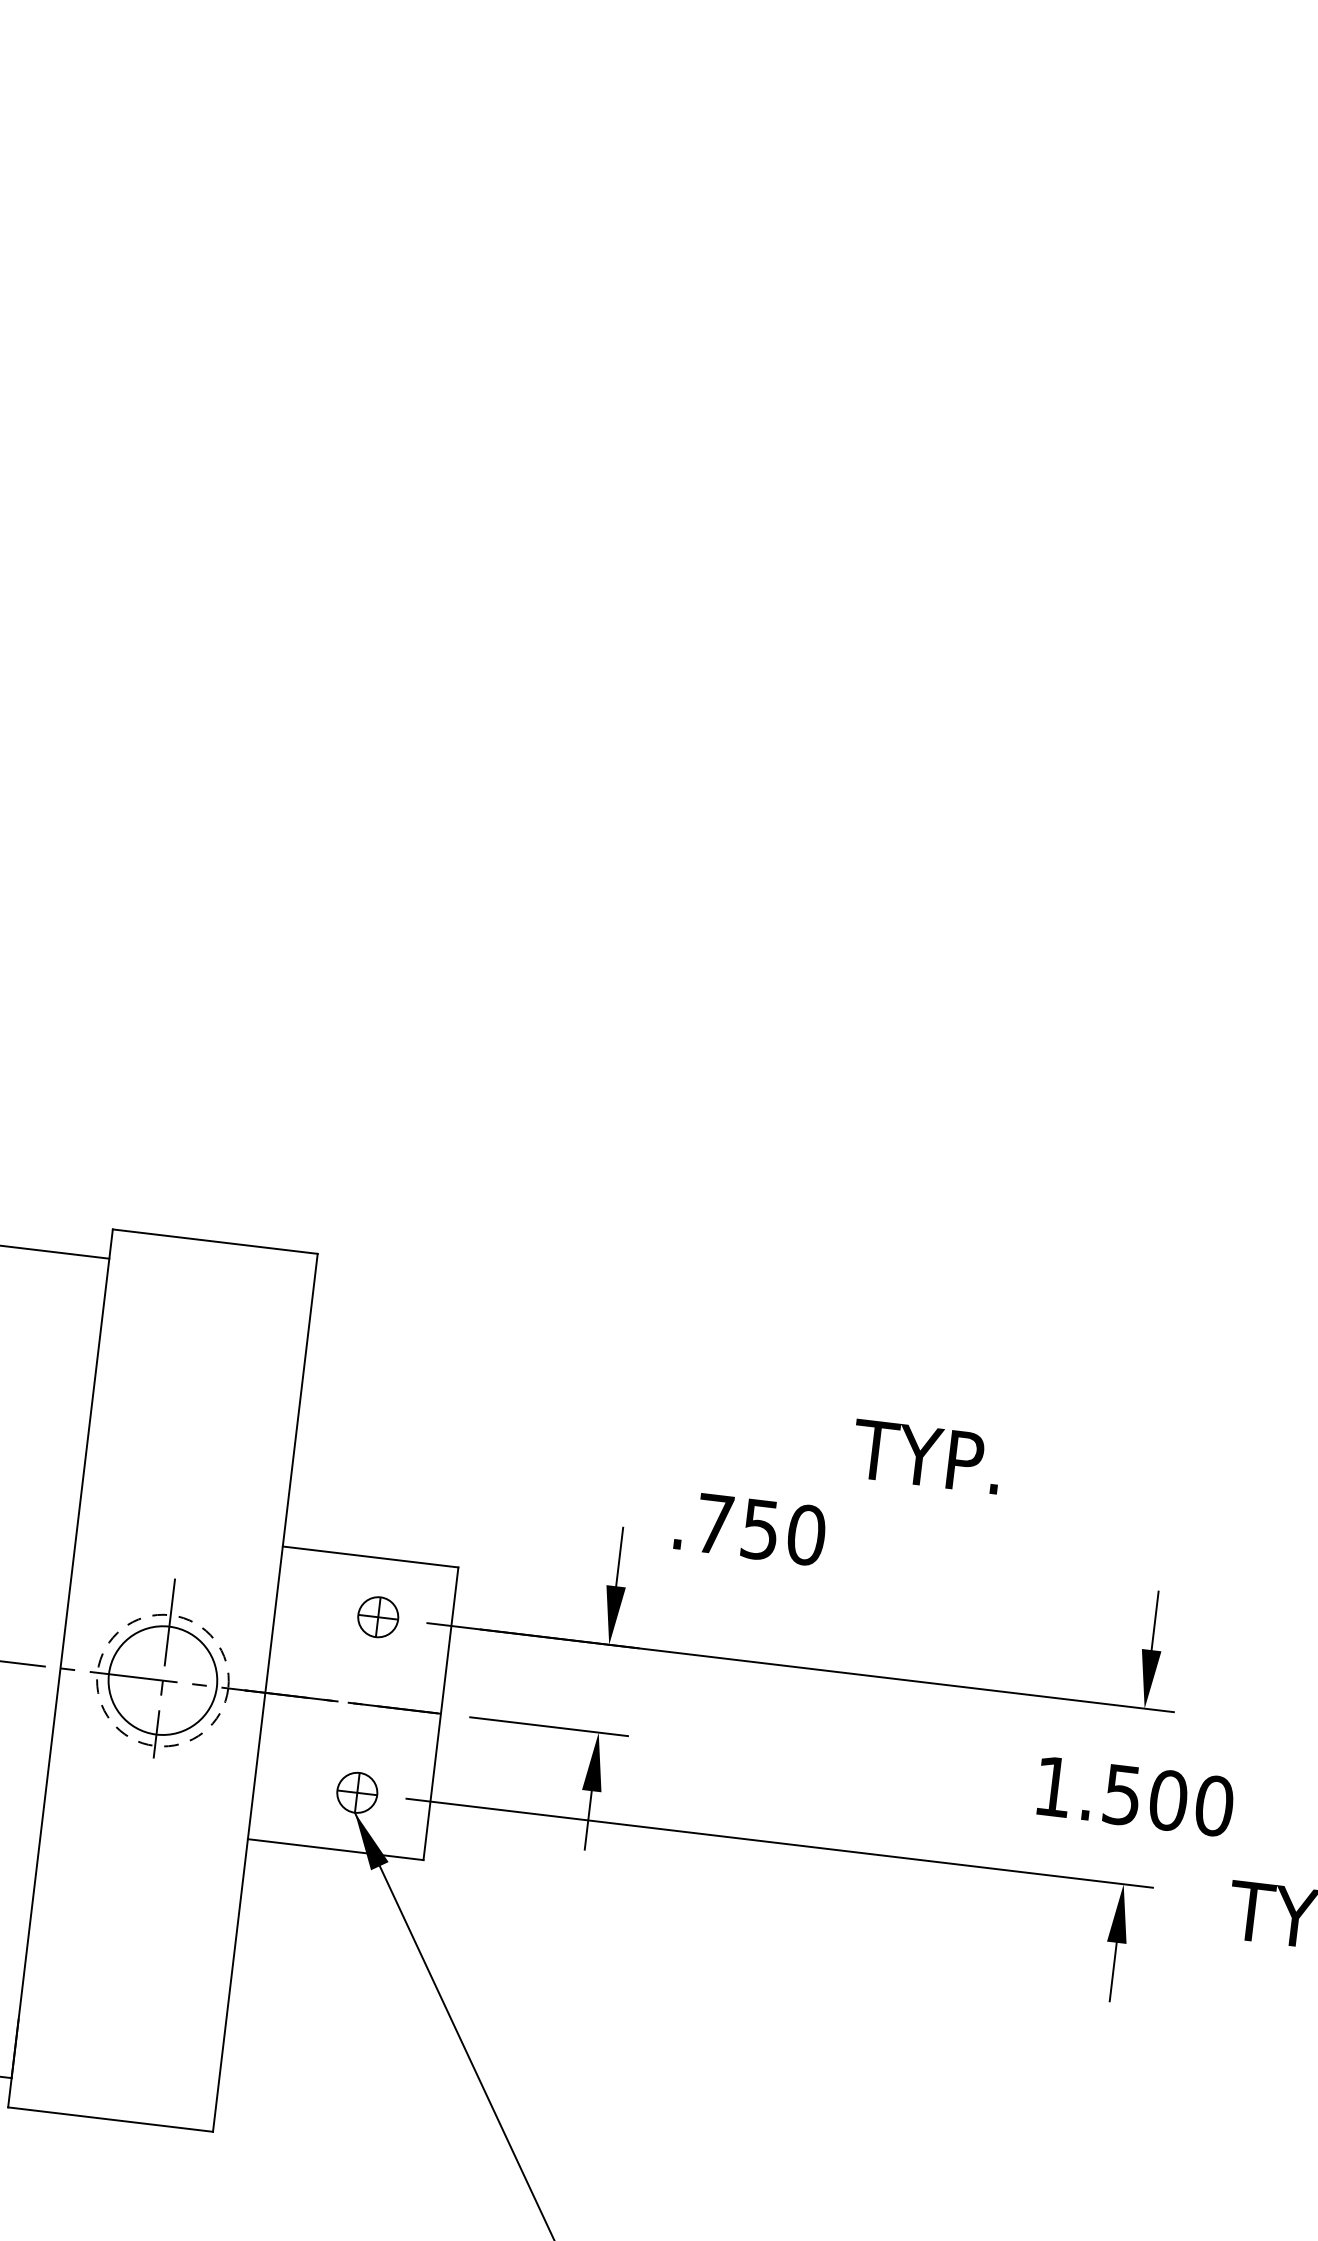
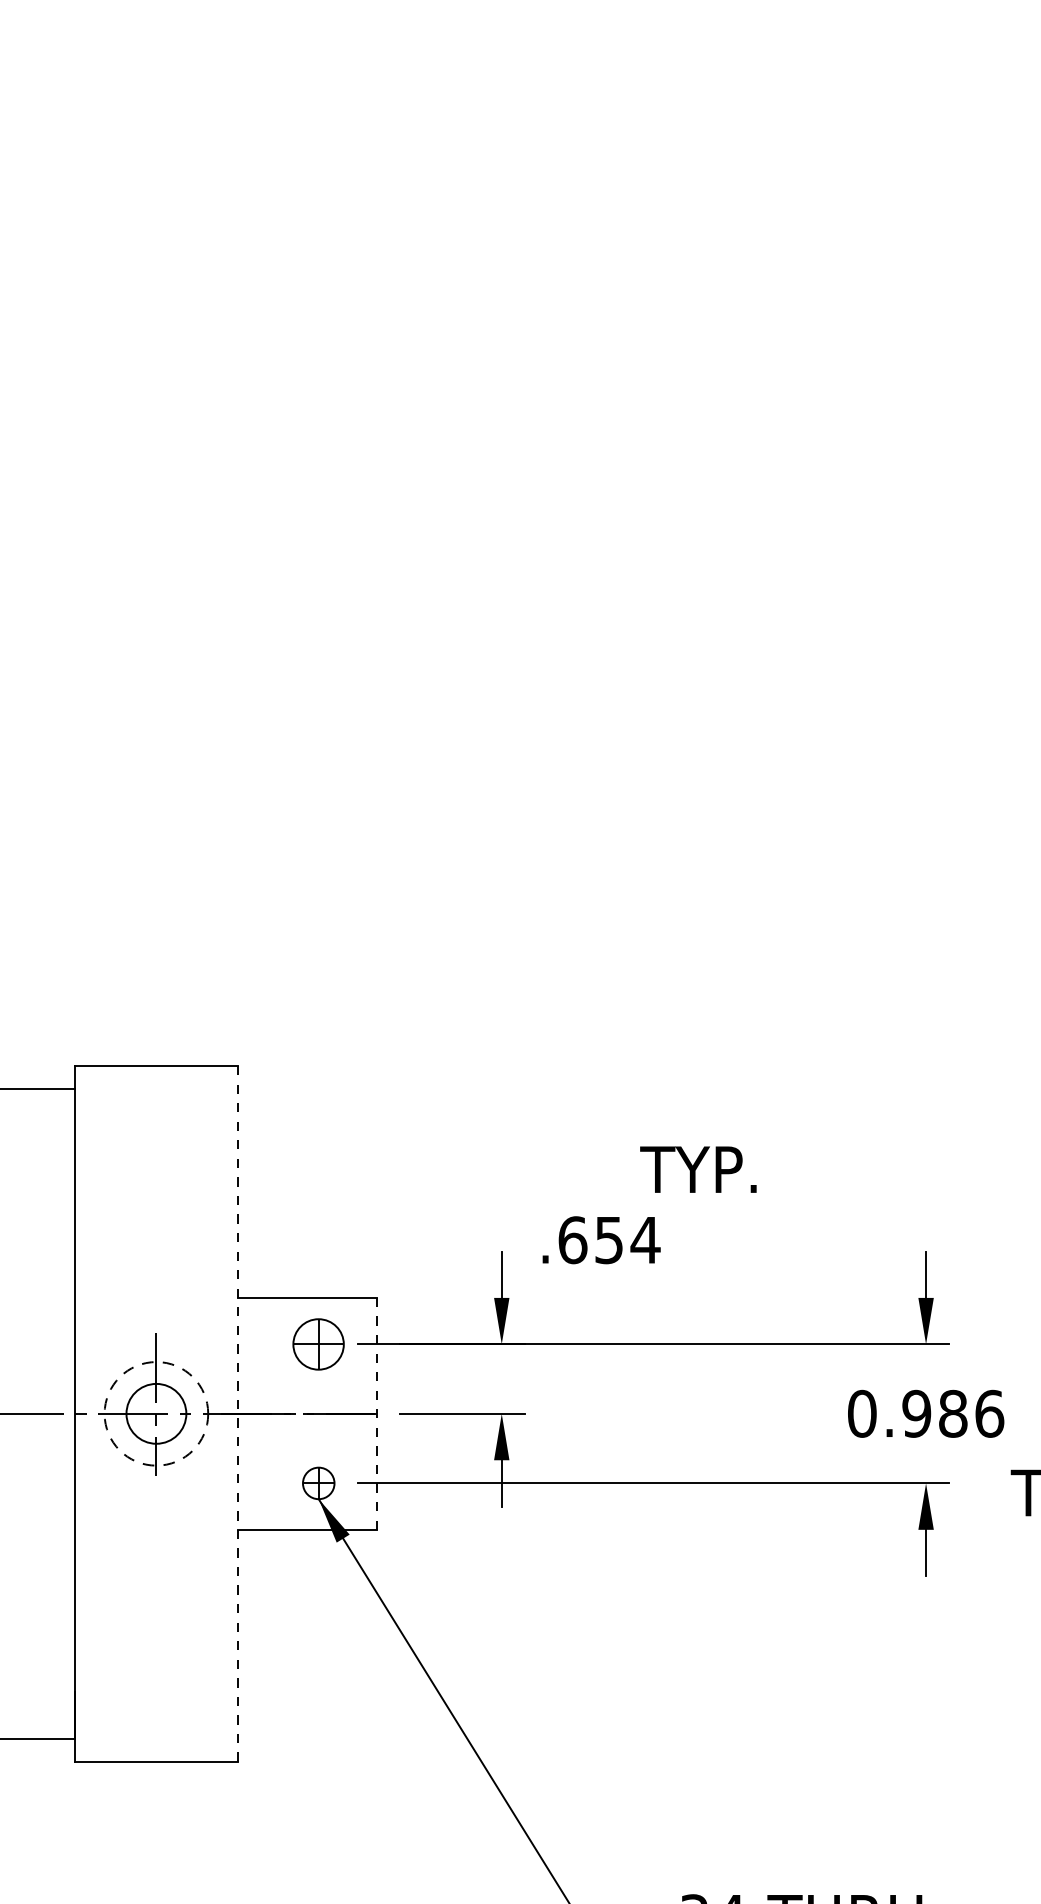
text: (926, 1456) -> (698, 1169), moved
text: (760, 1530) -> (609, 1240), .750 -> .654
part: (378, 1616) -> (318, 1343), size x1.6
circle: (163, 1680) -> (156, 1413), size x0.7
line: (265, 1692) -> (237, 1413), solid -> dashed
line: (440, 1713) -> (376, 1413), solid -> dashed
text: (1134, 1796) -> (926, 1413), 1.500 -> 0.986

